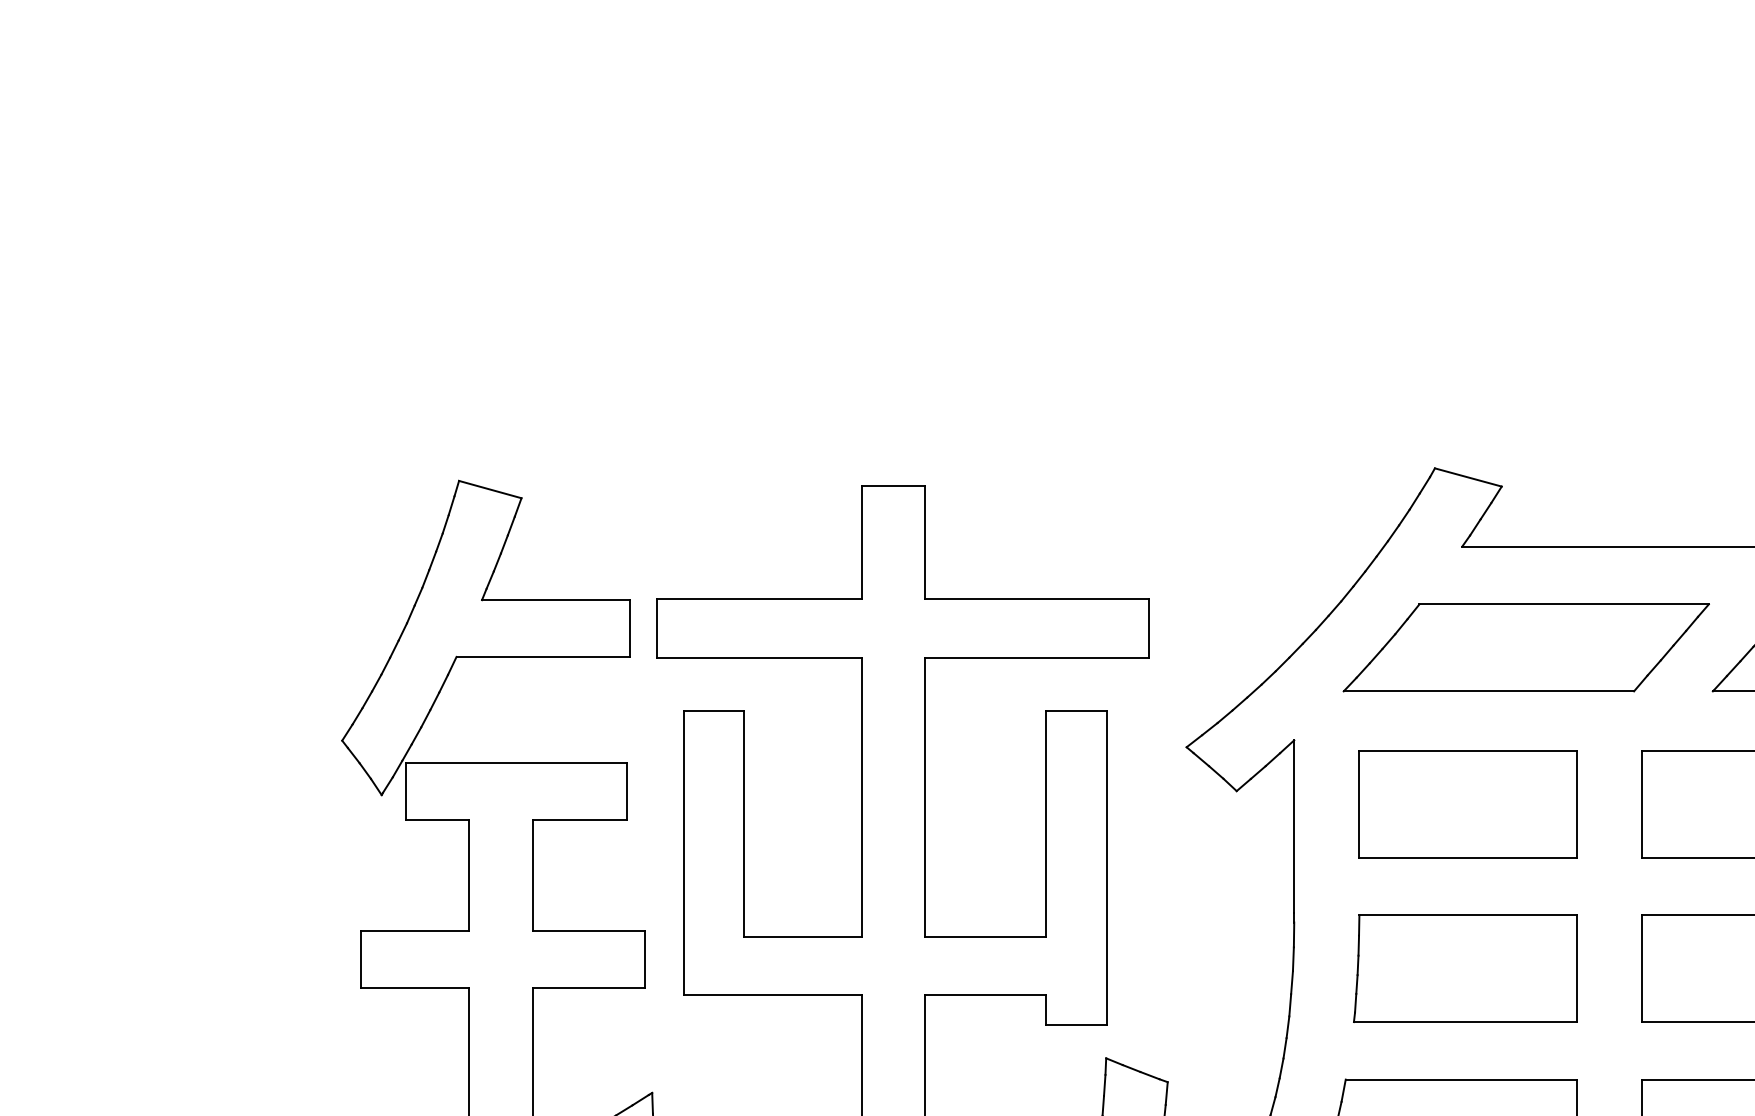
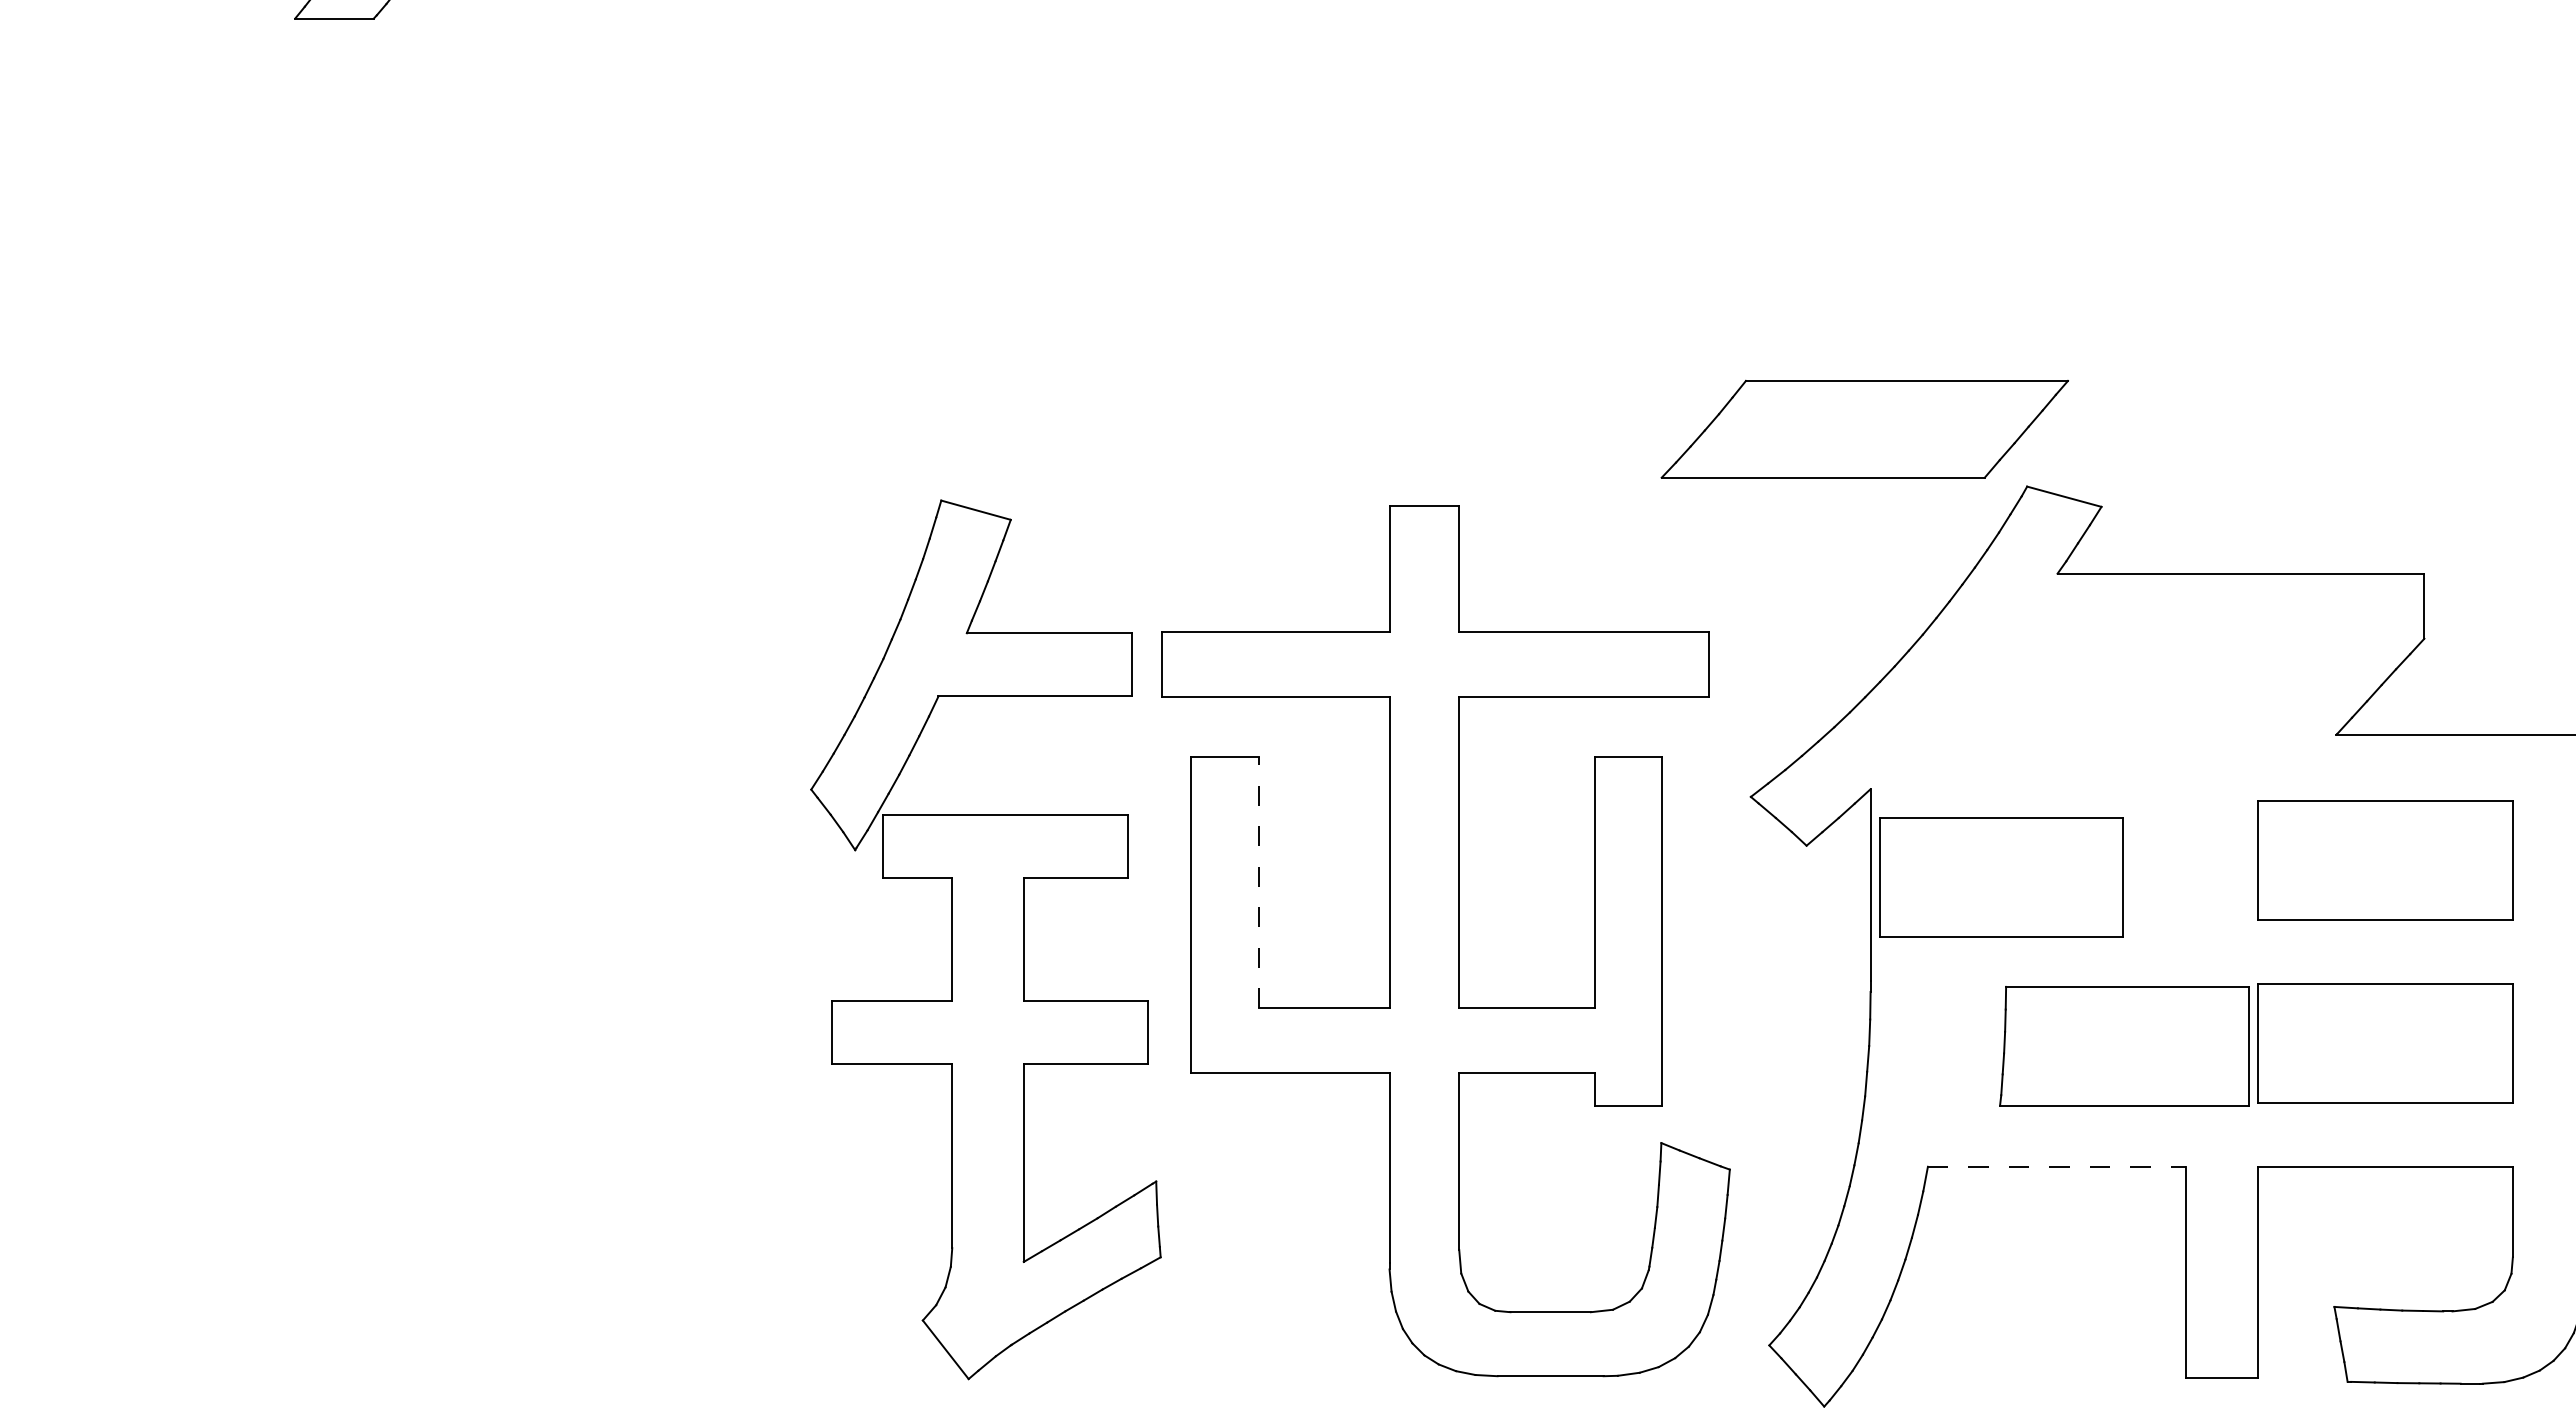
part: (1526, 647) -> (1864, 428), moved
part: (1468, 804) -> (2001, 877), moved
line: (744, 824) -> (1258, 882), solid -> dashed
part: (1465, 968) -> (2124, 1046), moved
line: (1461, 1079) -> (2056, 1166), solid -> dashed

